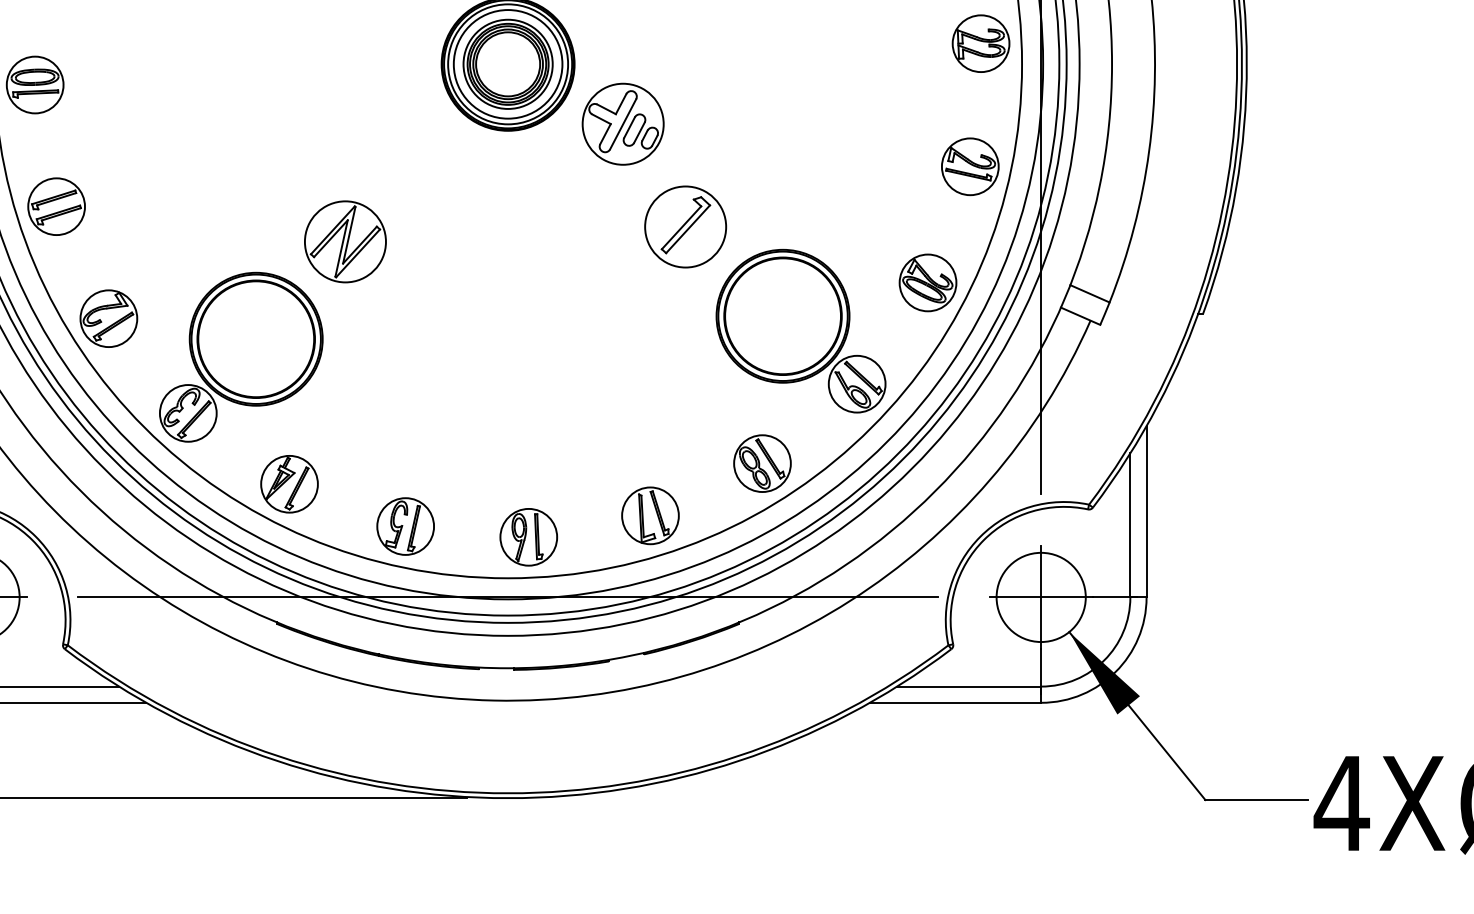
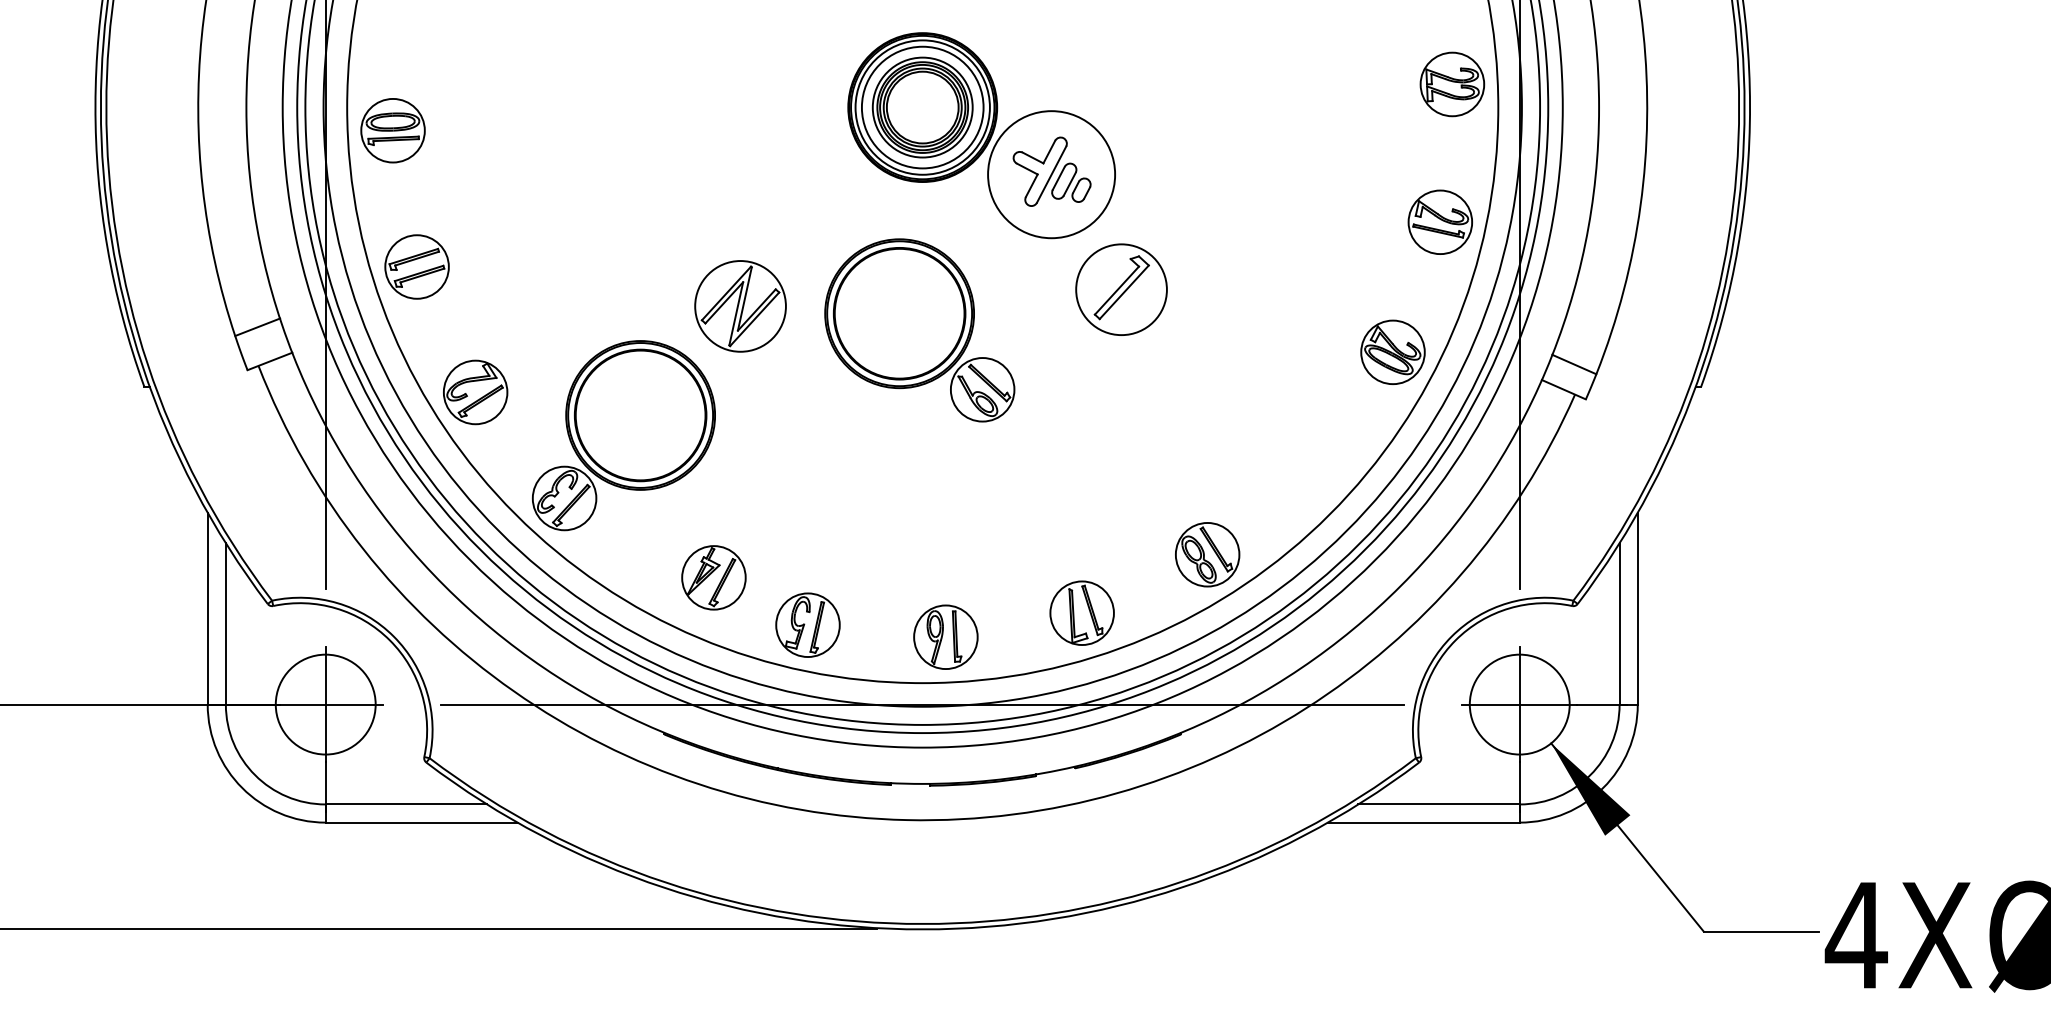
circle: (623, 124) -> (1051, 174), size x1.4
part: (800, 331) -> (919, 330), moved
part: (289, 483) -> (713, 577), moved

